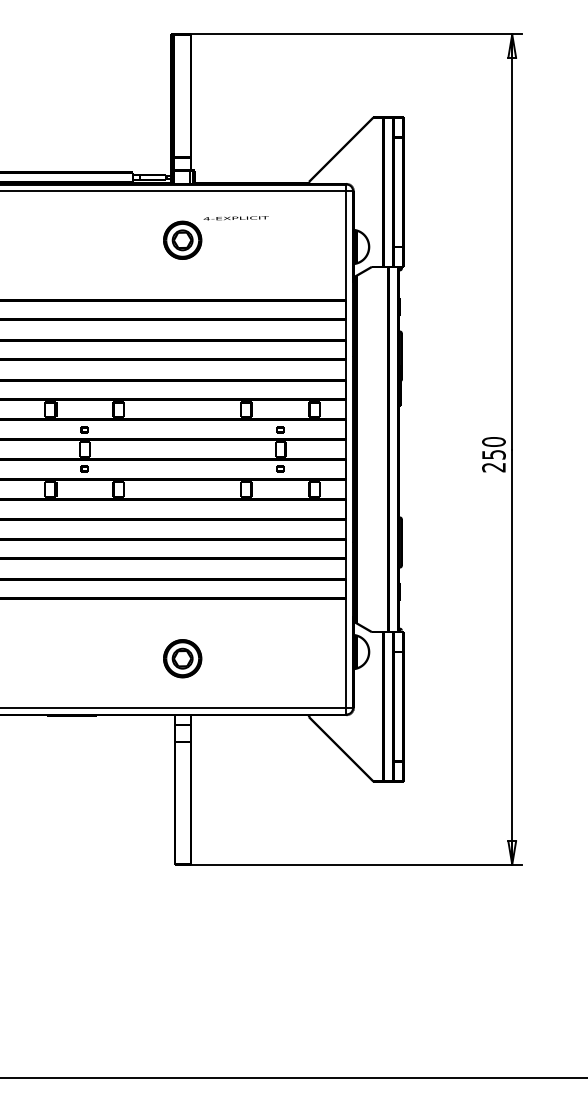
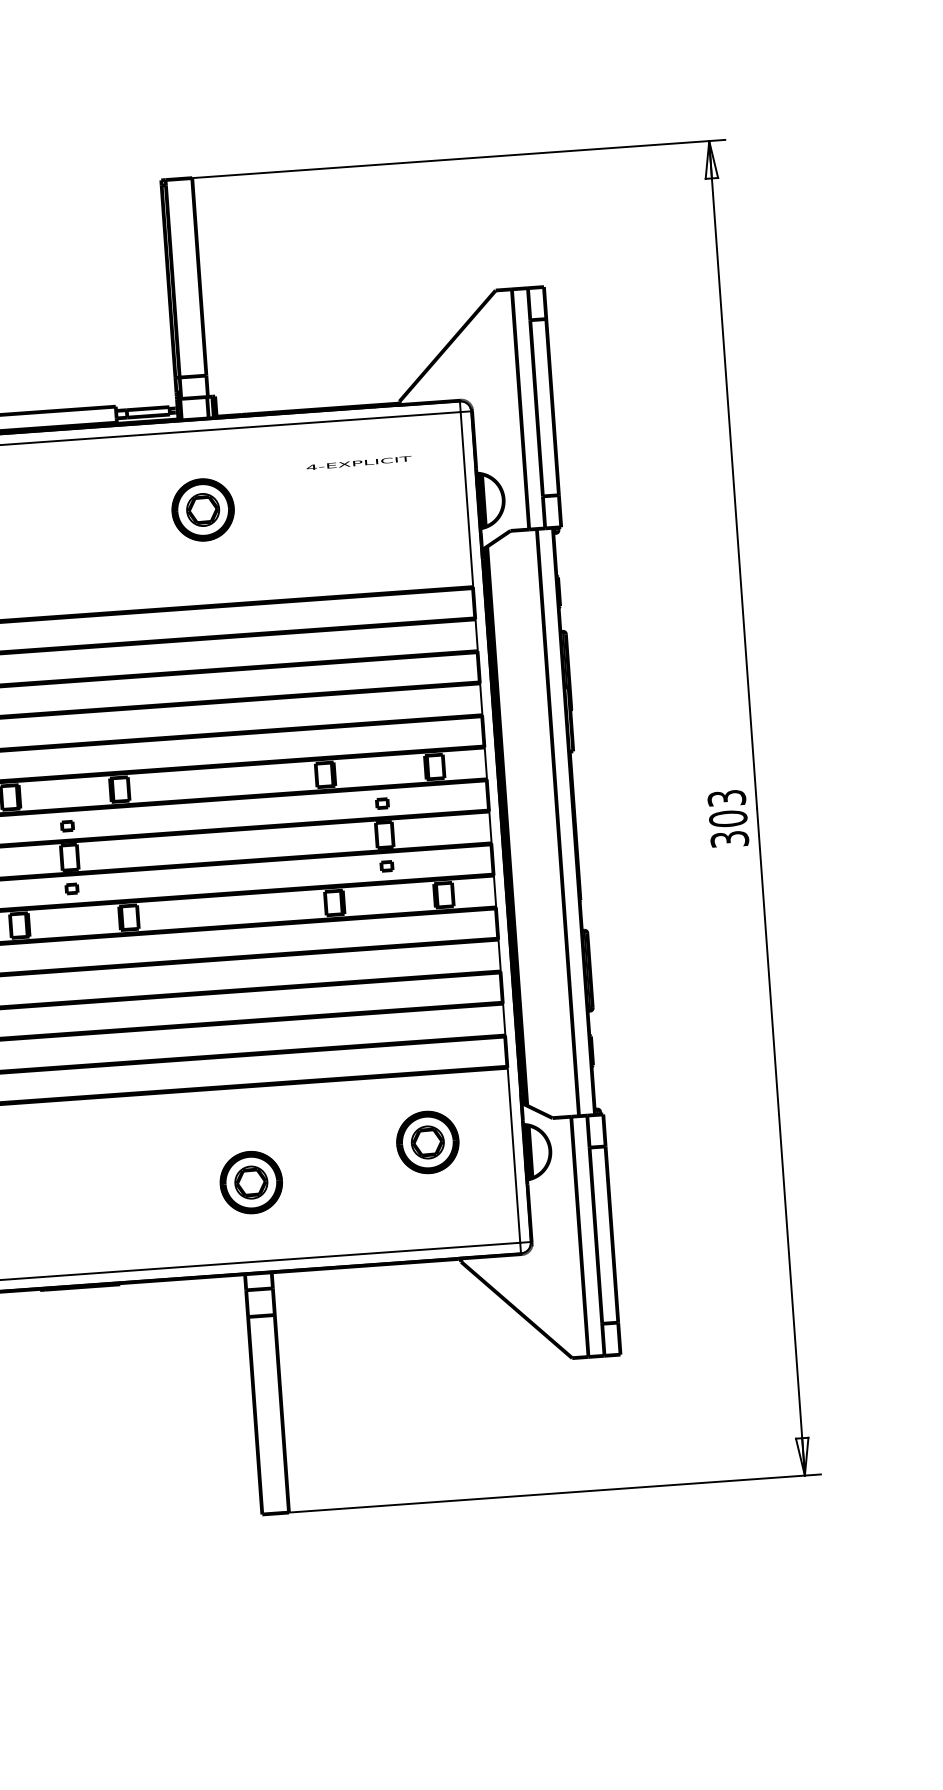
text: (235, 218) -> (357, 463), moved
text: (493, 454) -> (727, 818), 250 -> 303
part: (293, 641) -> (427, 1142), added

